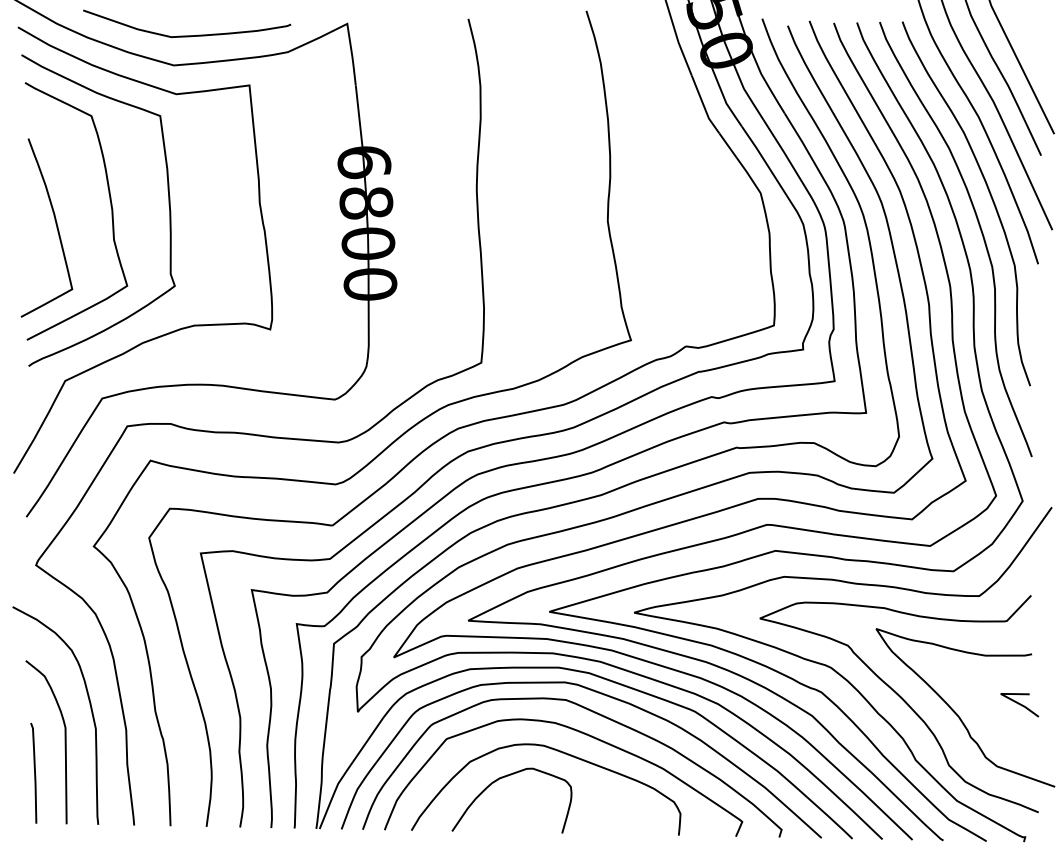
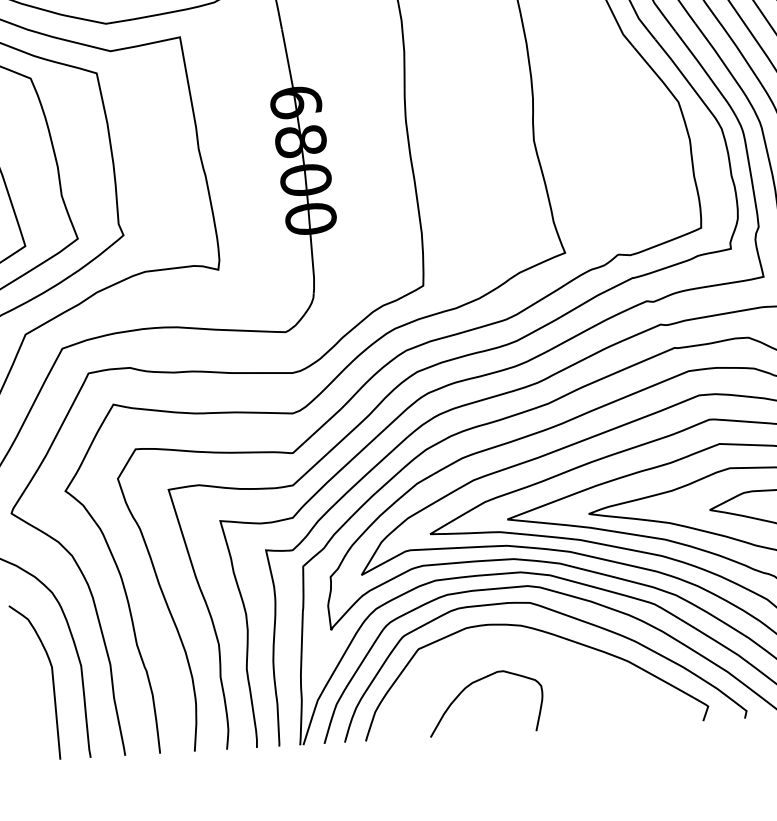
curve: (559, 752) -> (527, 653), removed
line: (34, 772) -> (25, 712), removed

